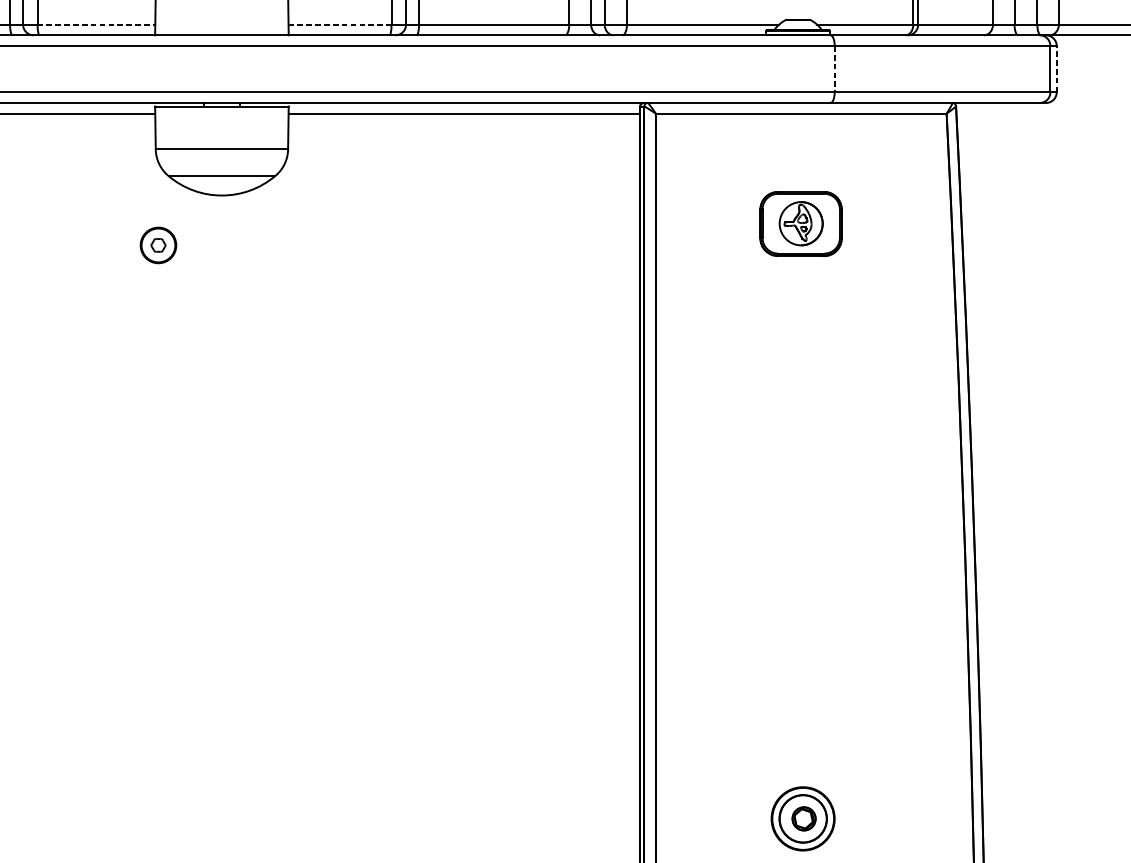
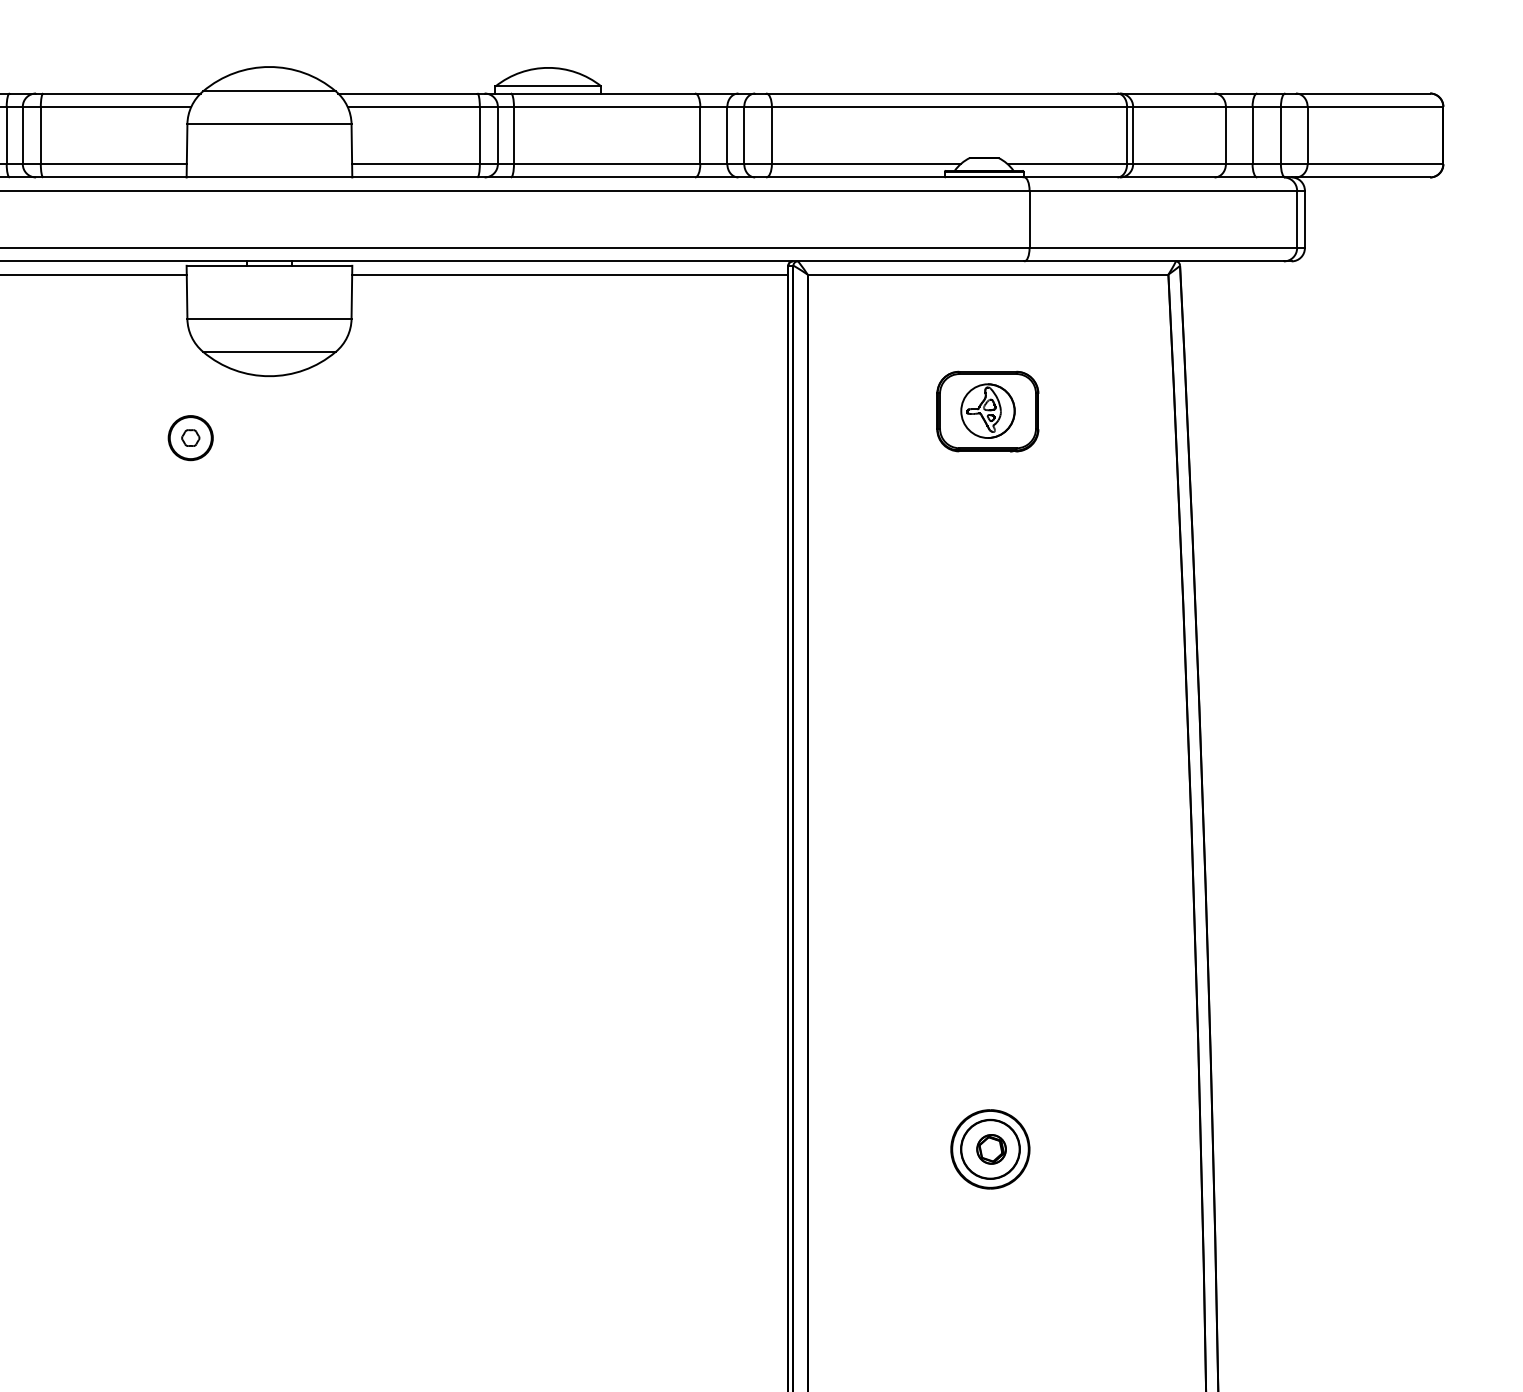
line: (96, 24) -> (114, 164), dashed -> solid
line: (339, 24) -> (415, 164), dashed -> solid
line: (834, 69) -> (1029, 219), dashed -> solid
line: (1056, 69) -> (1304, 219), dashed -> solid

